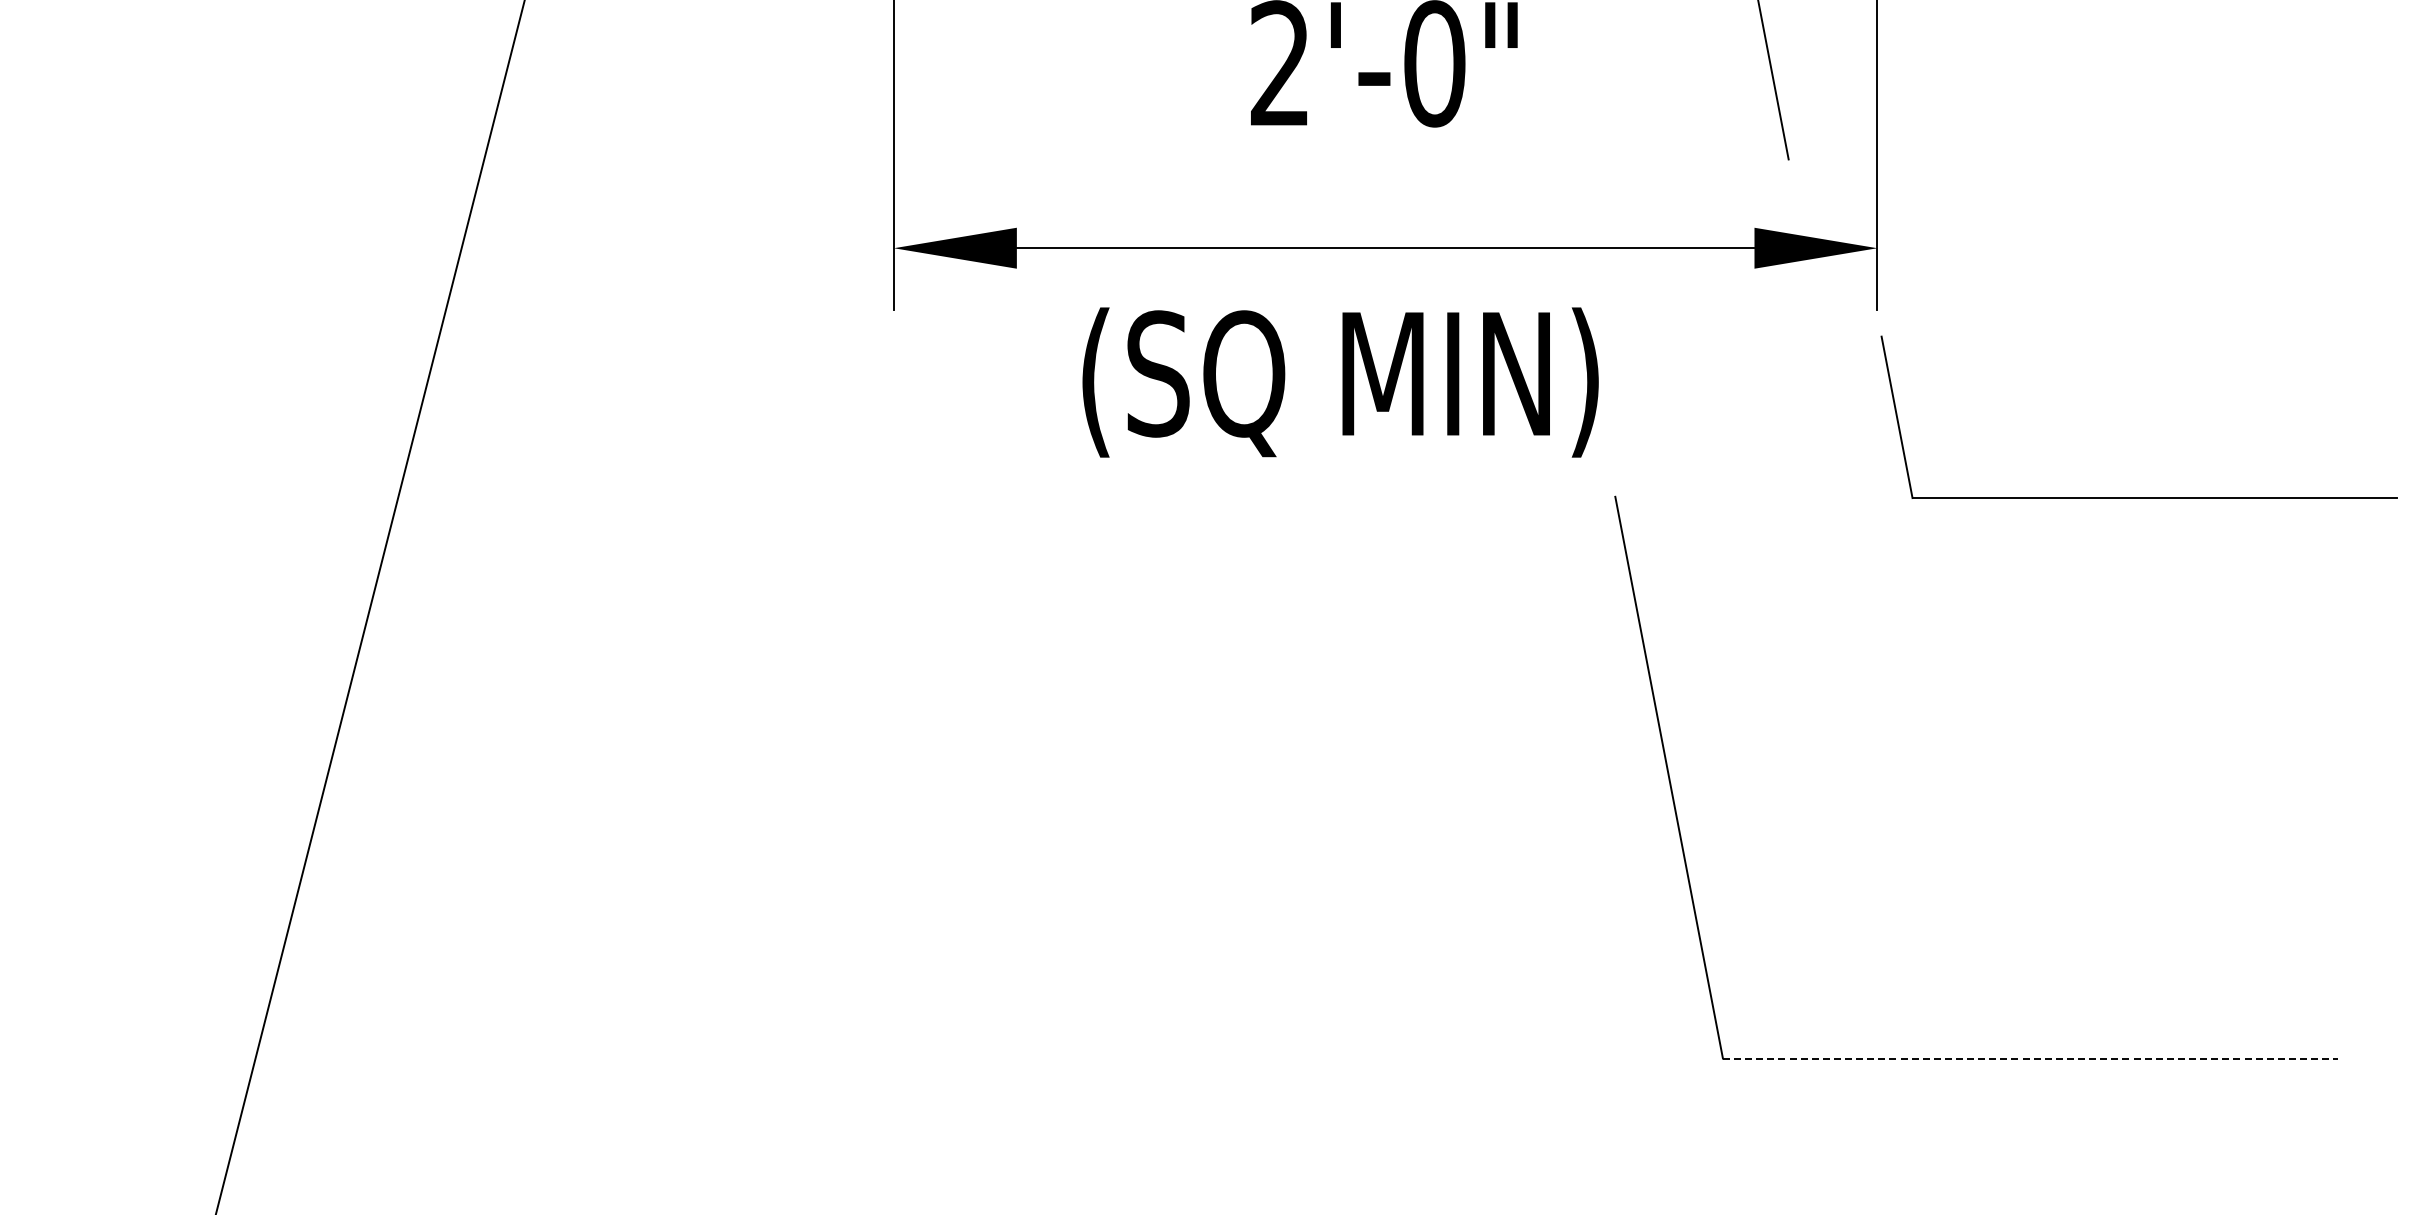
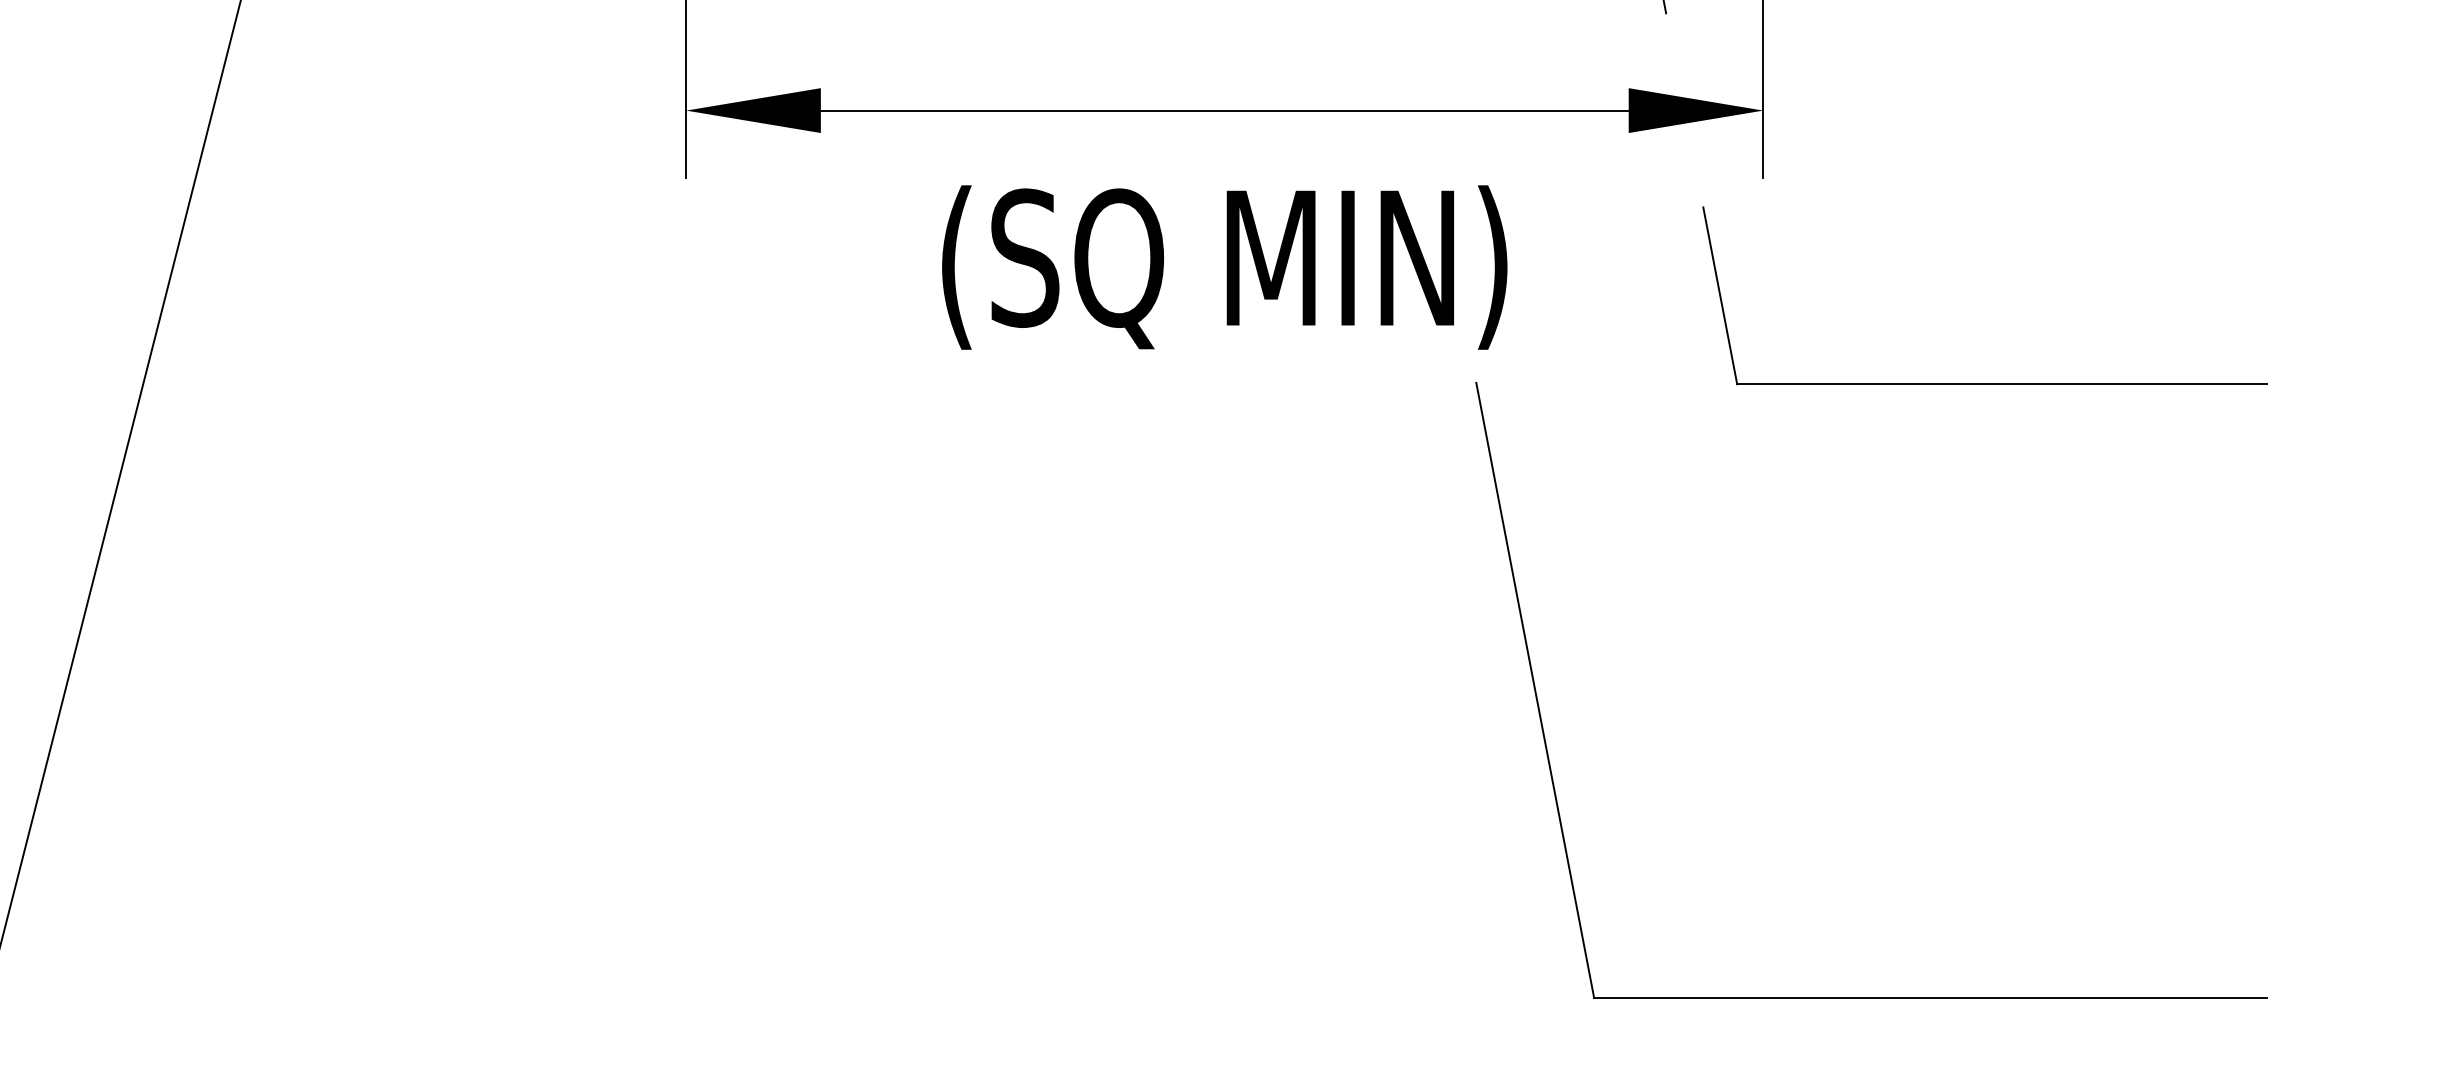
text: (1340, 382) -> (1224, 267), moved
part: (2138, 497) -> (1984, 383), moved
line: (2030, 1058) -> (1930, 997), dashed -> solid

